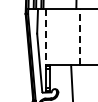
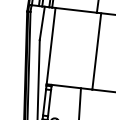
line: (79, 36) -> (96, 50), dashed -> solid
line: (45, 37) -> (50, 46), dashed -> solid

